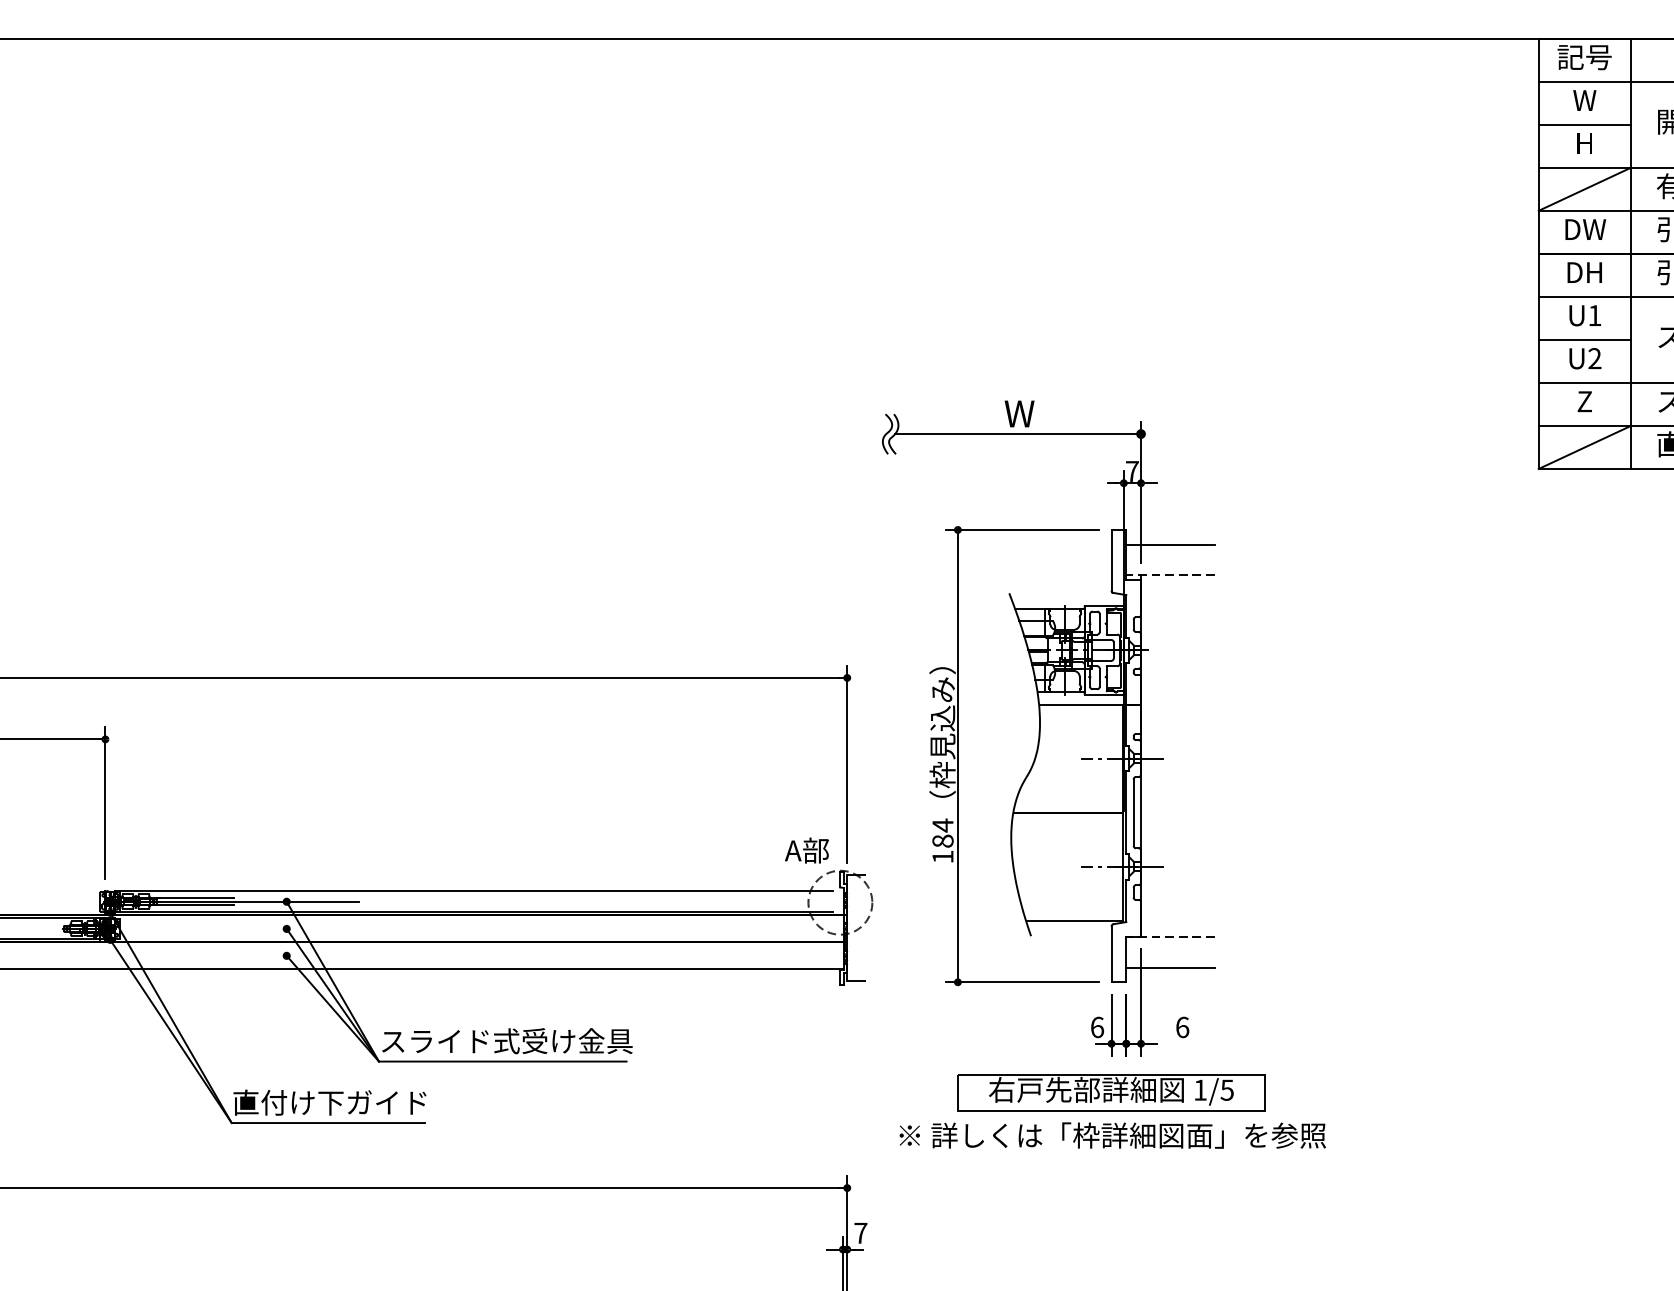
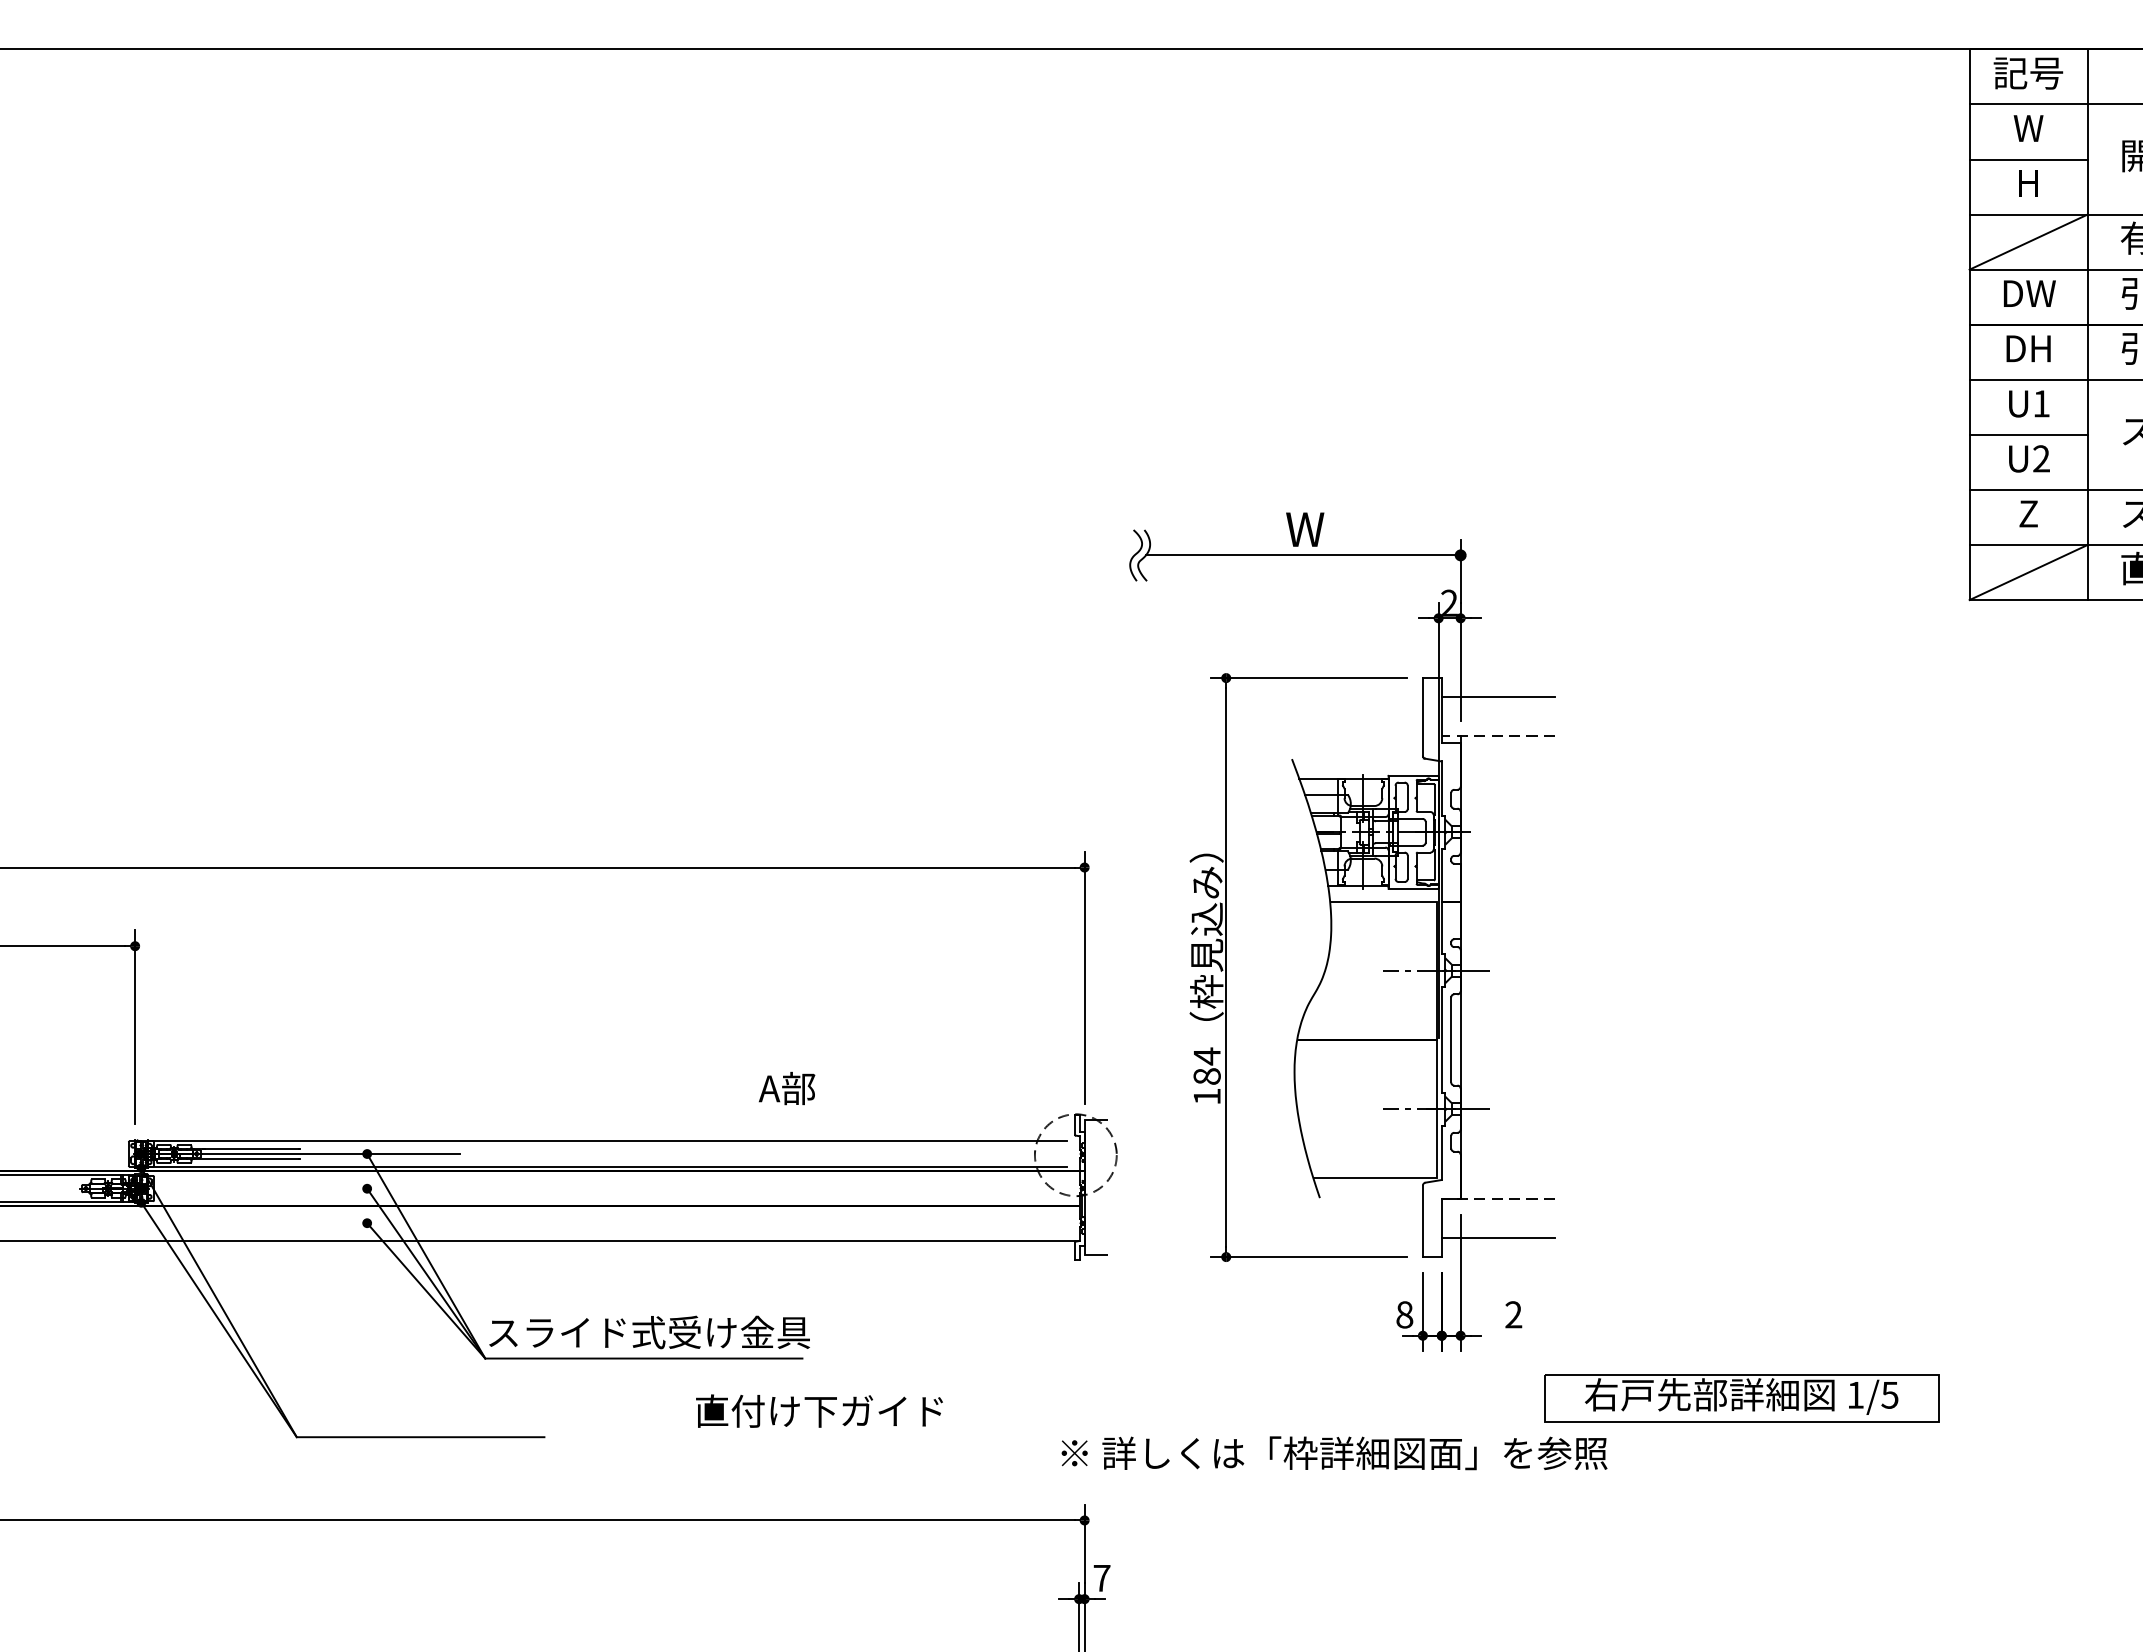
text: (1132, 470) -> (1449, 602), 7 -> 2
text: (806, 850) -> (786, 1088), moved
text: (1097, 1027) -> (1404, 1314), 6 -> 8
text: (1182, 1027) -> (1513, 1314), 6 -> 2
part: (1111, 1092) -> (1741, 1398), moved
text: (329, 1102) -> (819, 1410), moved
text: (1112, 1135) -> (1334, 1453), moved

